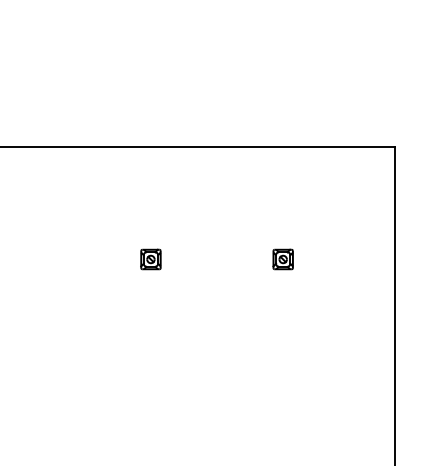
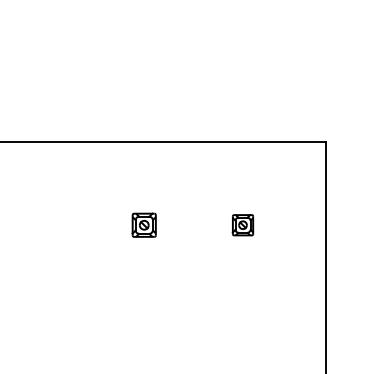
part: (151, 258) -> (144, 224), size x1.6
part: (282, 258) -> (242, 224), size x1.4

